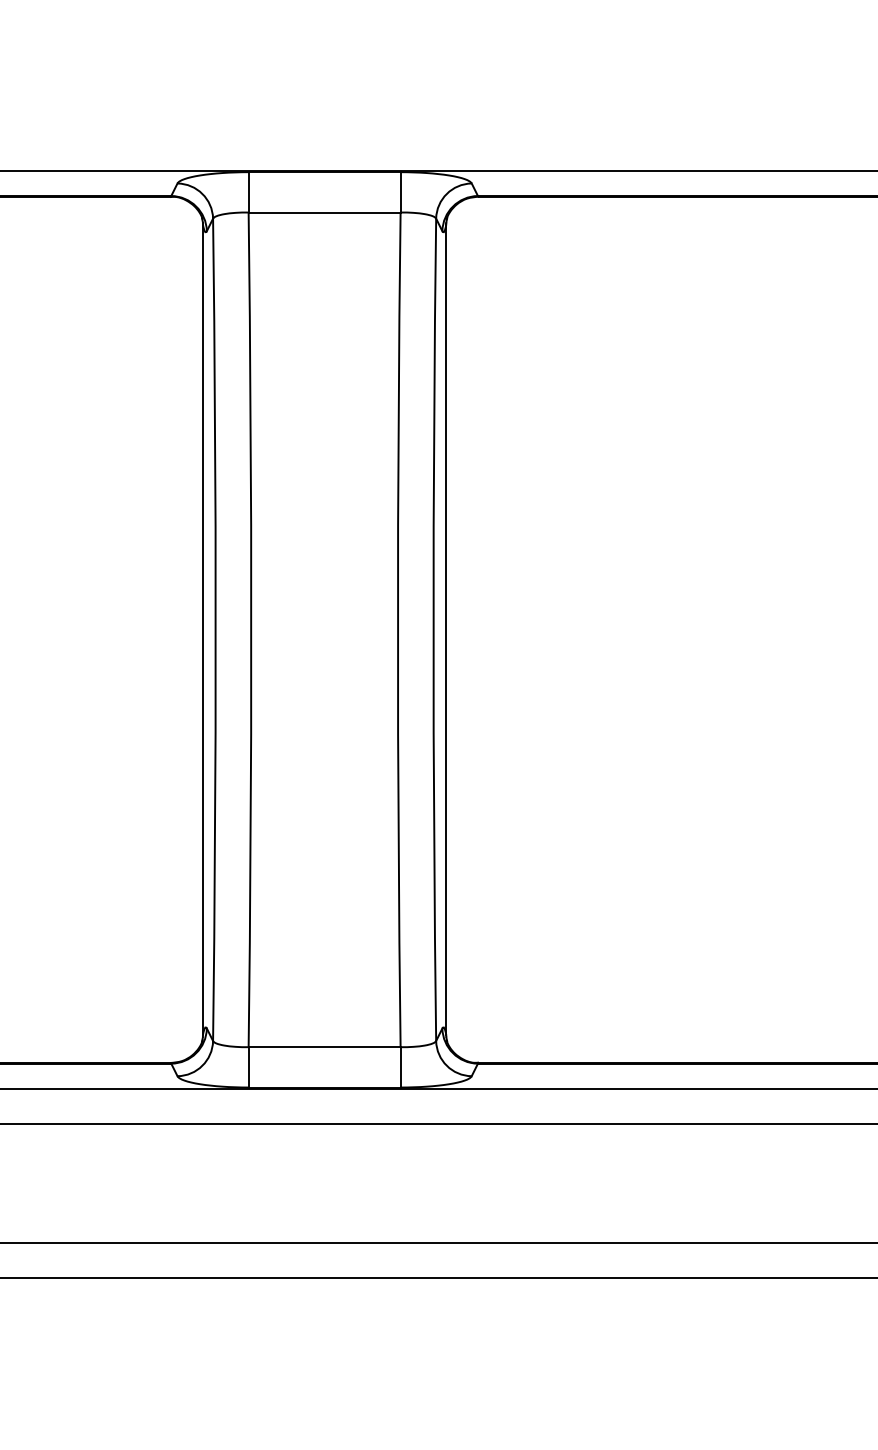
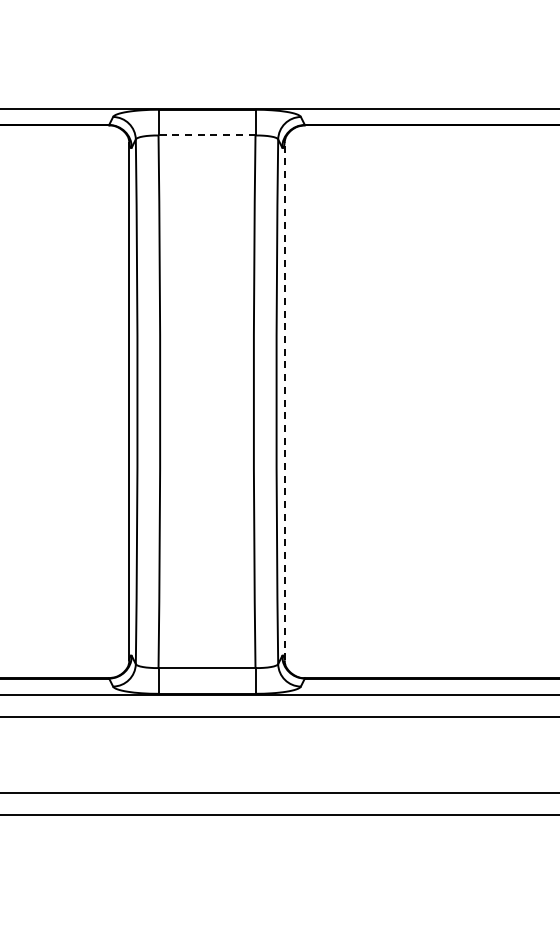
line: (323, 212) -> (206, 135), solid -> dashed
line: (446, 629) -> (284, 401), solid -> dashed

